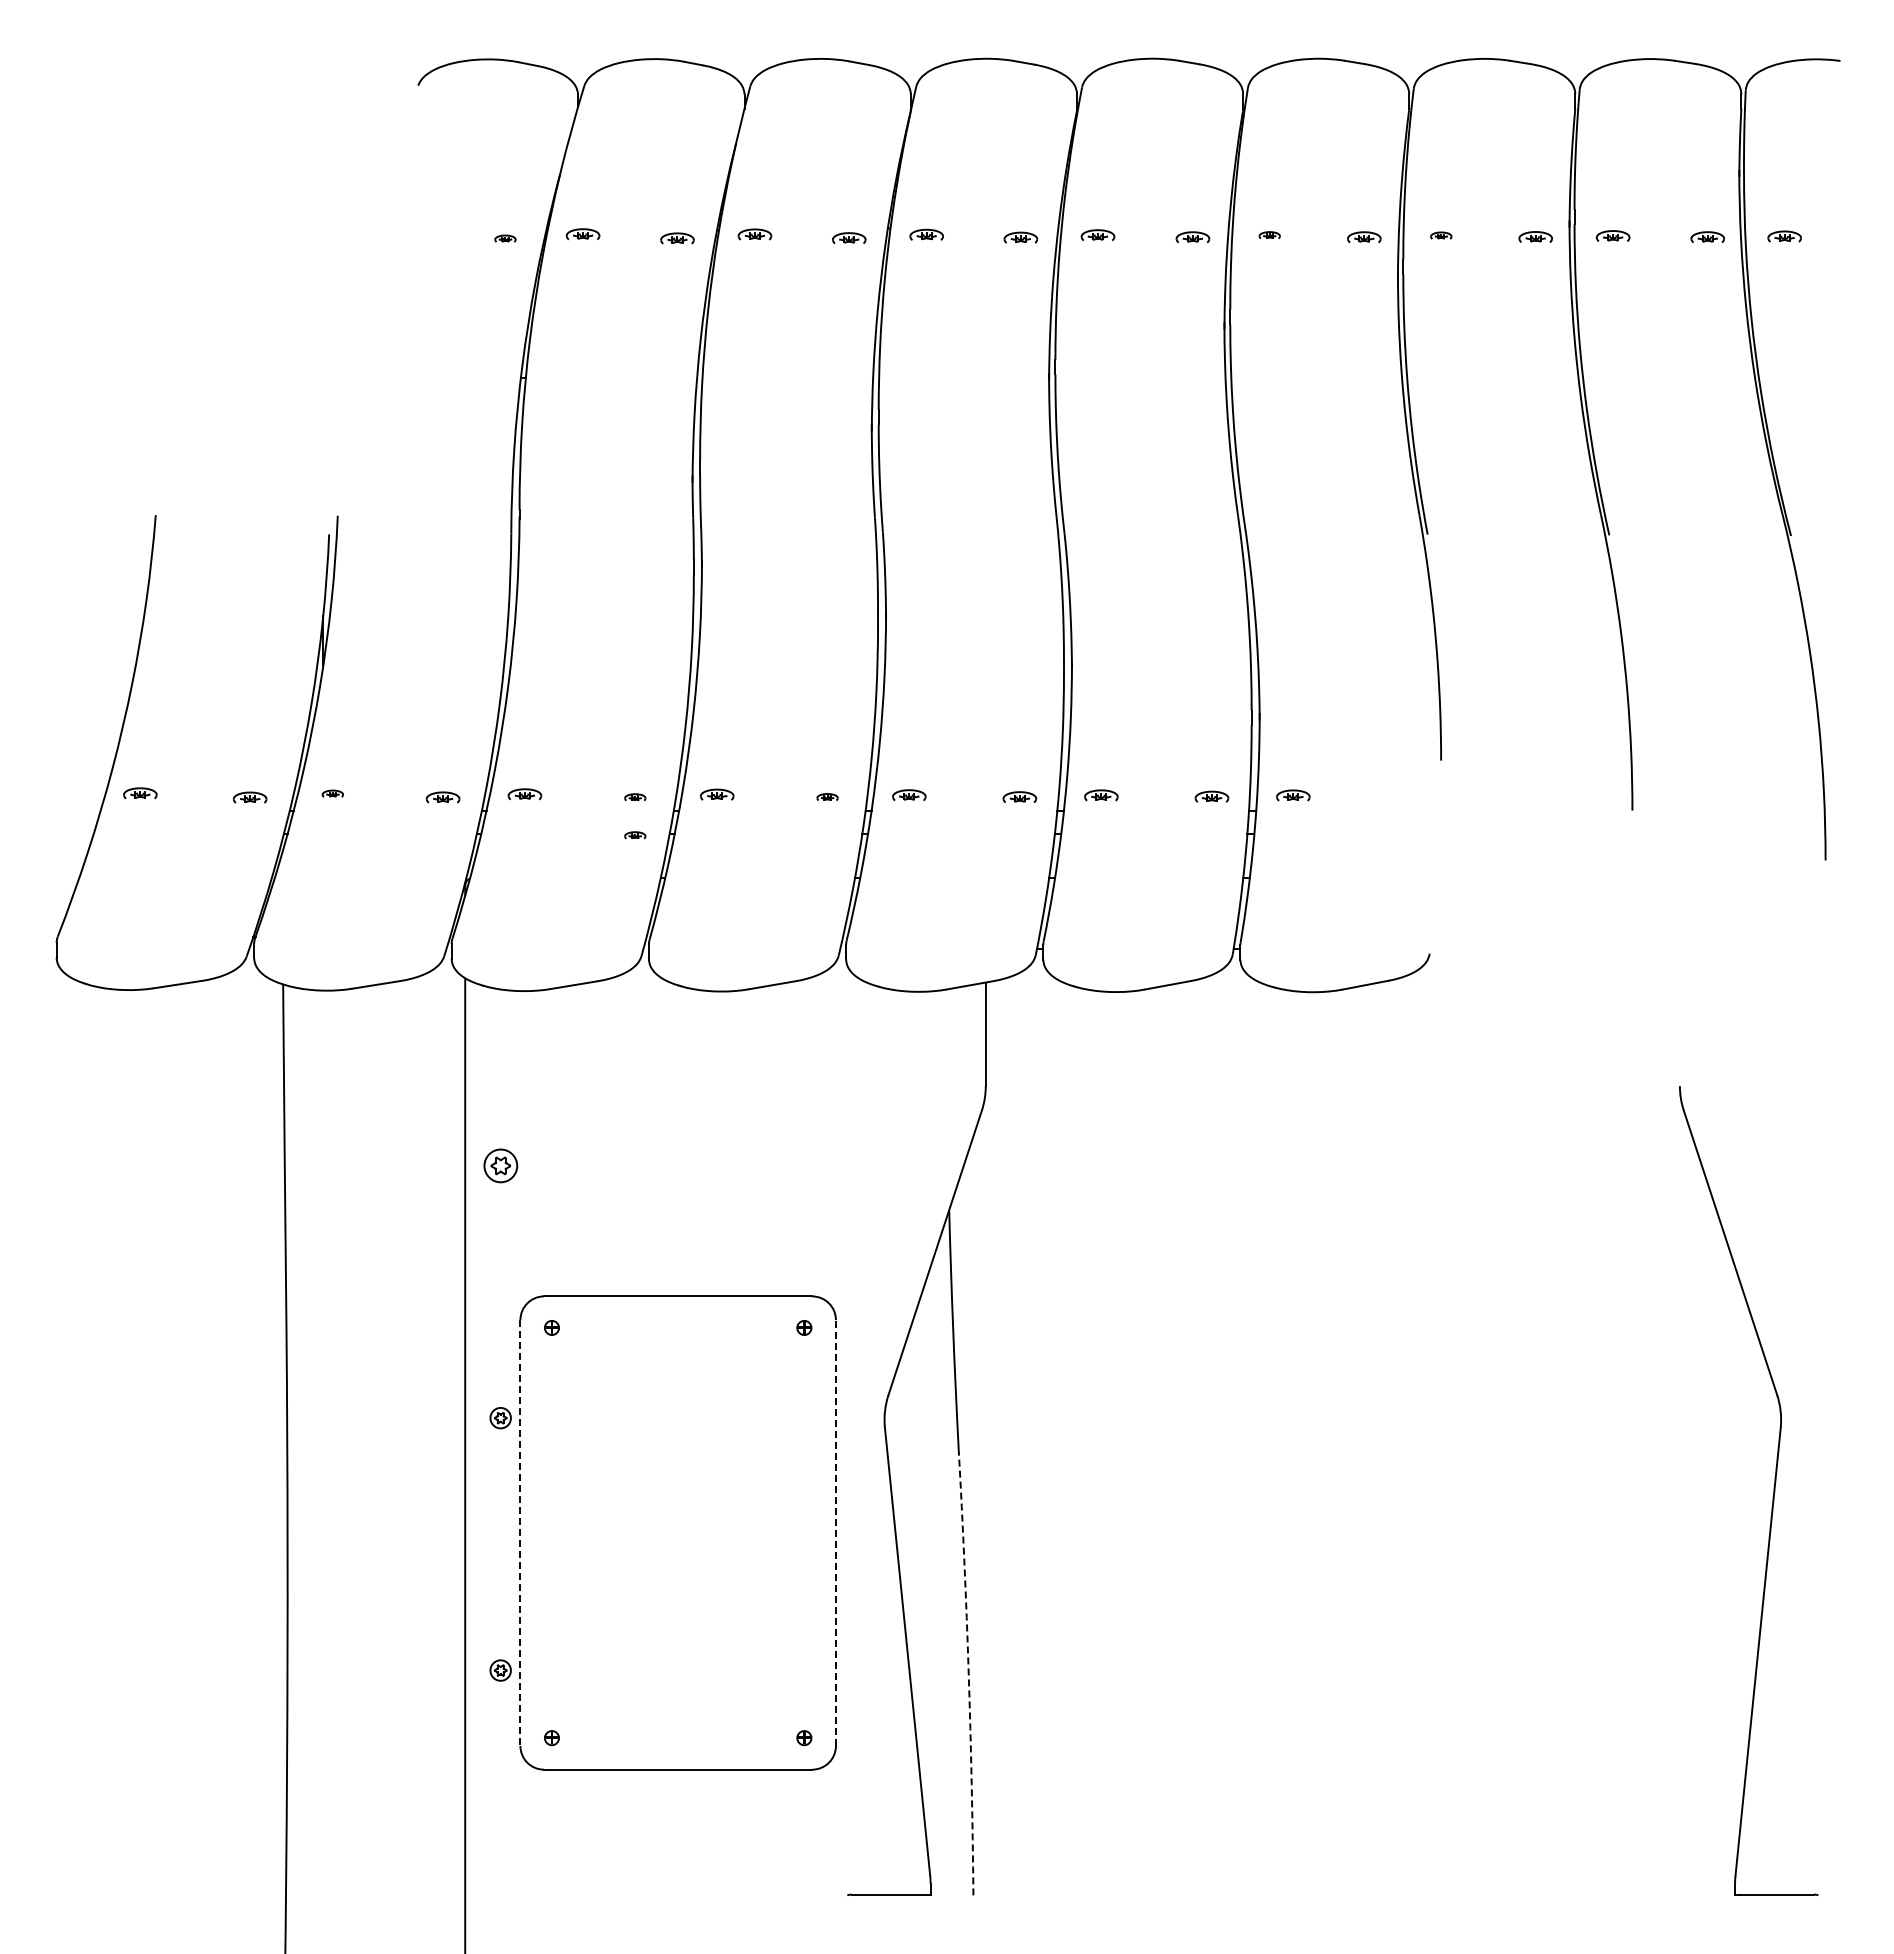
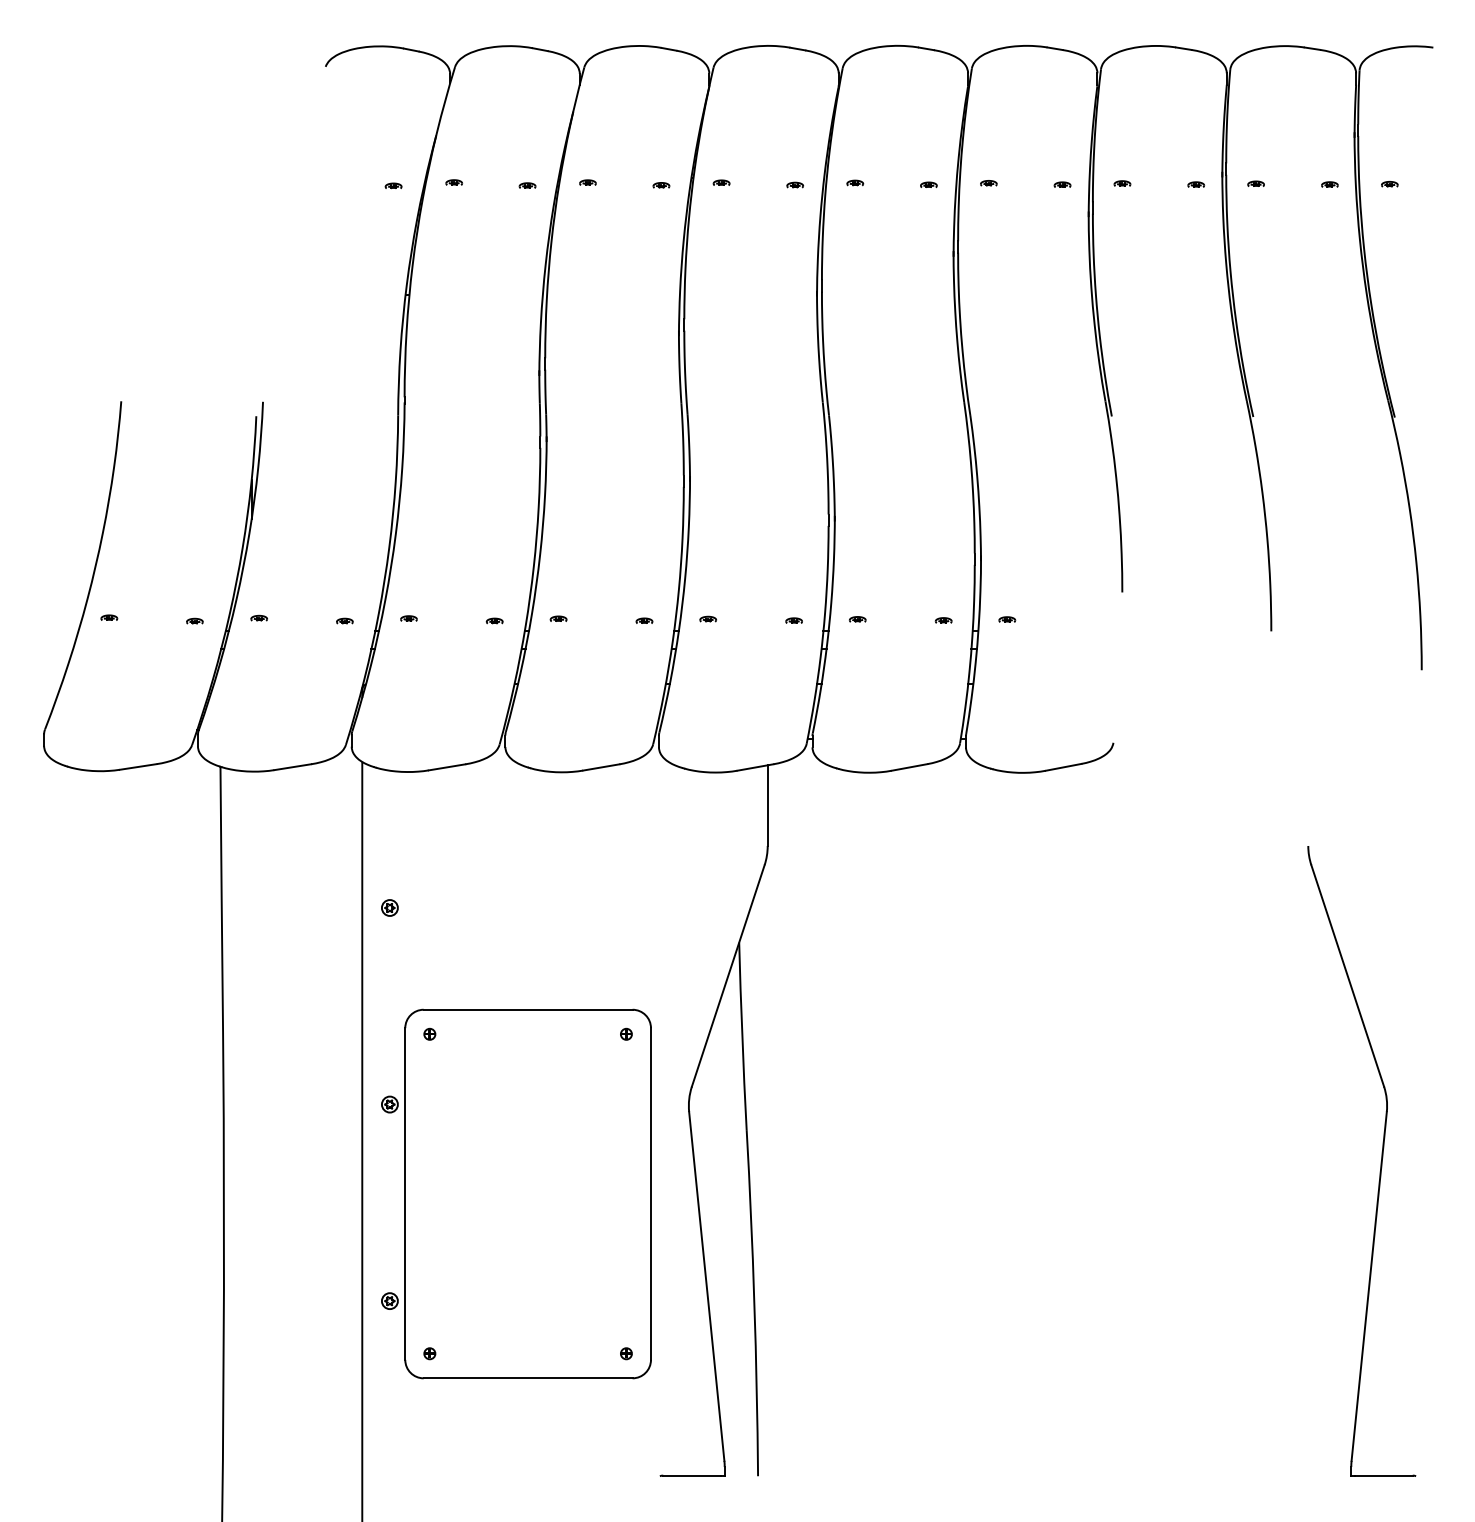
part: (583, 234) -> (454, 182), size x0.62
part: (754, 234) -> (587, 182), size x0.62
part: (926, 234) -> (721, 182), size x0.62
part: (1098, 234) -> (855, 182), size x0.62
part: (1612, 235) -> (1255, 183), size x0.62
part: (1364, 236) -> (1062, 184), size x0.62
part: (1536, 236) -> (1196, 184), size x0.62
part: (1707, 236) -> (1329, 184), size x0.62
part: (1784, 236) -> (1389, 184), size x0.62
part: (677, 237) -> (527, 185), size x0.62
part: (849, 237) -> (661, 185), size x0.62
part: (1021, 237) -> (795, 185), size x0.62
part: (1192, 237) -> (928, 185), size x0.62
part: (140, 792) -> (109, 617), size x0.62
part: (525, 793) -> (409, 618), size x0.62
part: (717, 794) -> (558, 618), size x0.62
part: (909, 794) -> (708, 618), size x0.62
part: (1101, 794) -> (857, 618), size x0.62
part: (1293, 795) -> (1007, 619), size x0.62
part: (1019, 796) -> (793, 620), size x0.62
part: (1211, 796) -> (943, 620), size x0.62
part: (250, 797) -> (195, 621), size x0.62
part: (442, 797) -> (344, 621), size x0.62
part: (635, 835) -> (494, 650), removed
part: (500, 1165) -> (389, 907), size x0.62
line: (520, 1533) -> (405, 1194), dashed -> solid
line: (835, 1533) -> (650, 1194), dashed -> solid
arc: (968, 1673) -> (754, 1303), dashed -> solid

